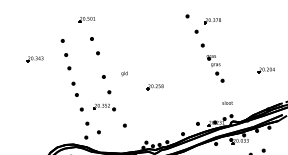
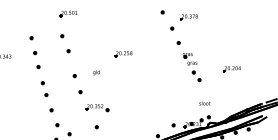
part: (86, 19) -> (68, 13), moved
part: (265, 70) -> (230, 69), moved
part: (154, 87) -> (122, 54), moved
part: (104, 107) -> (97, 108), moved

